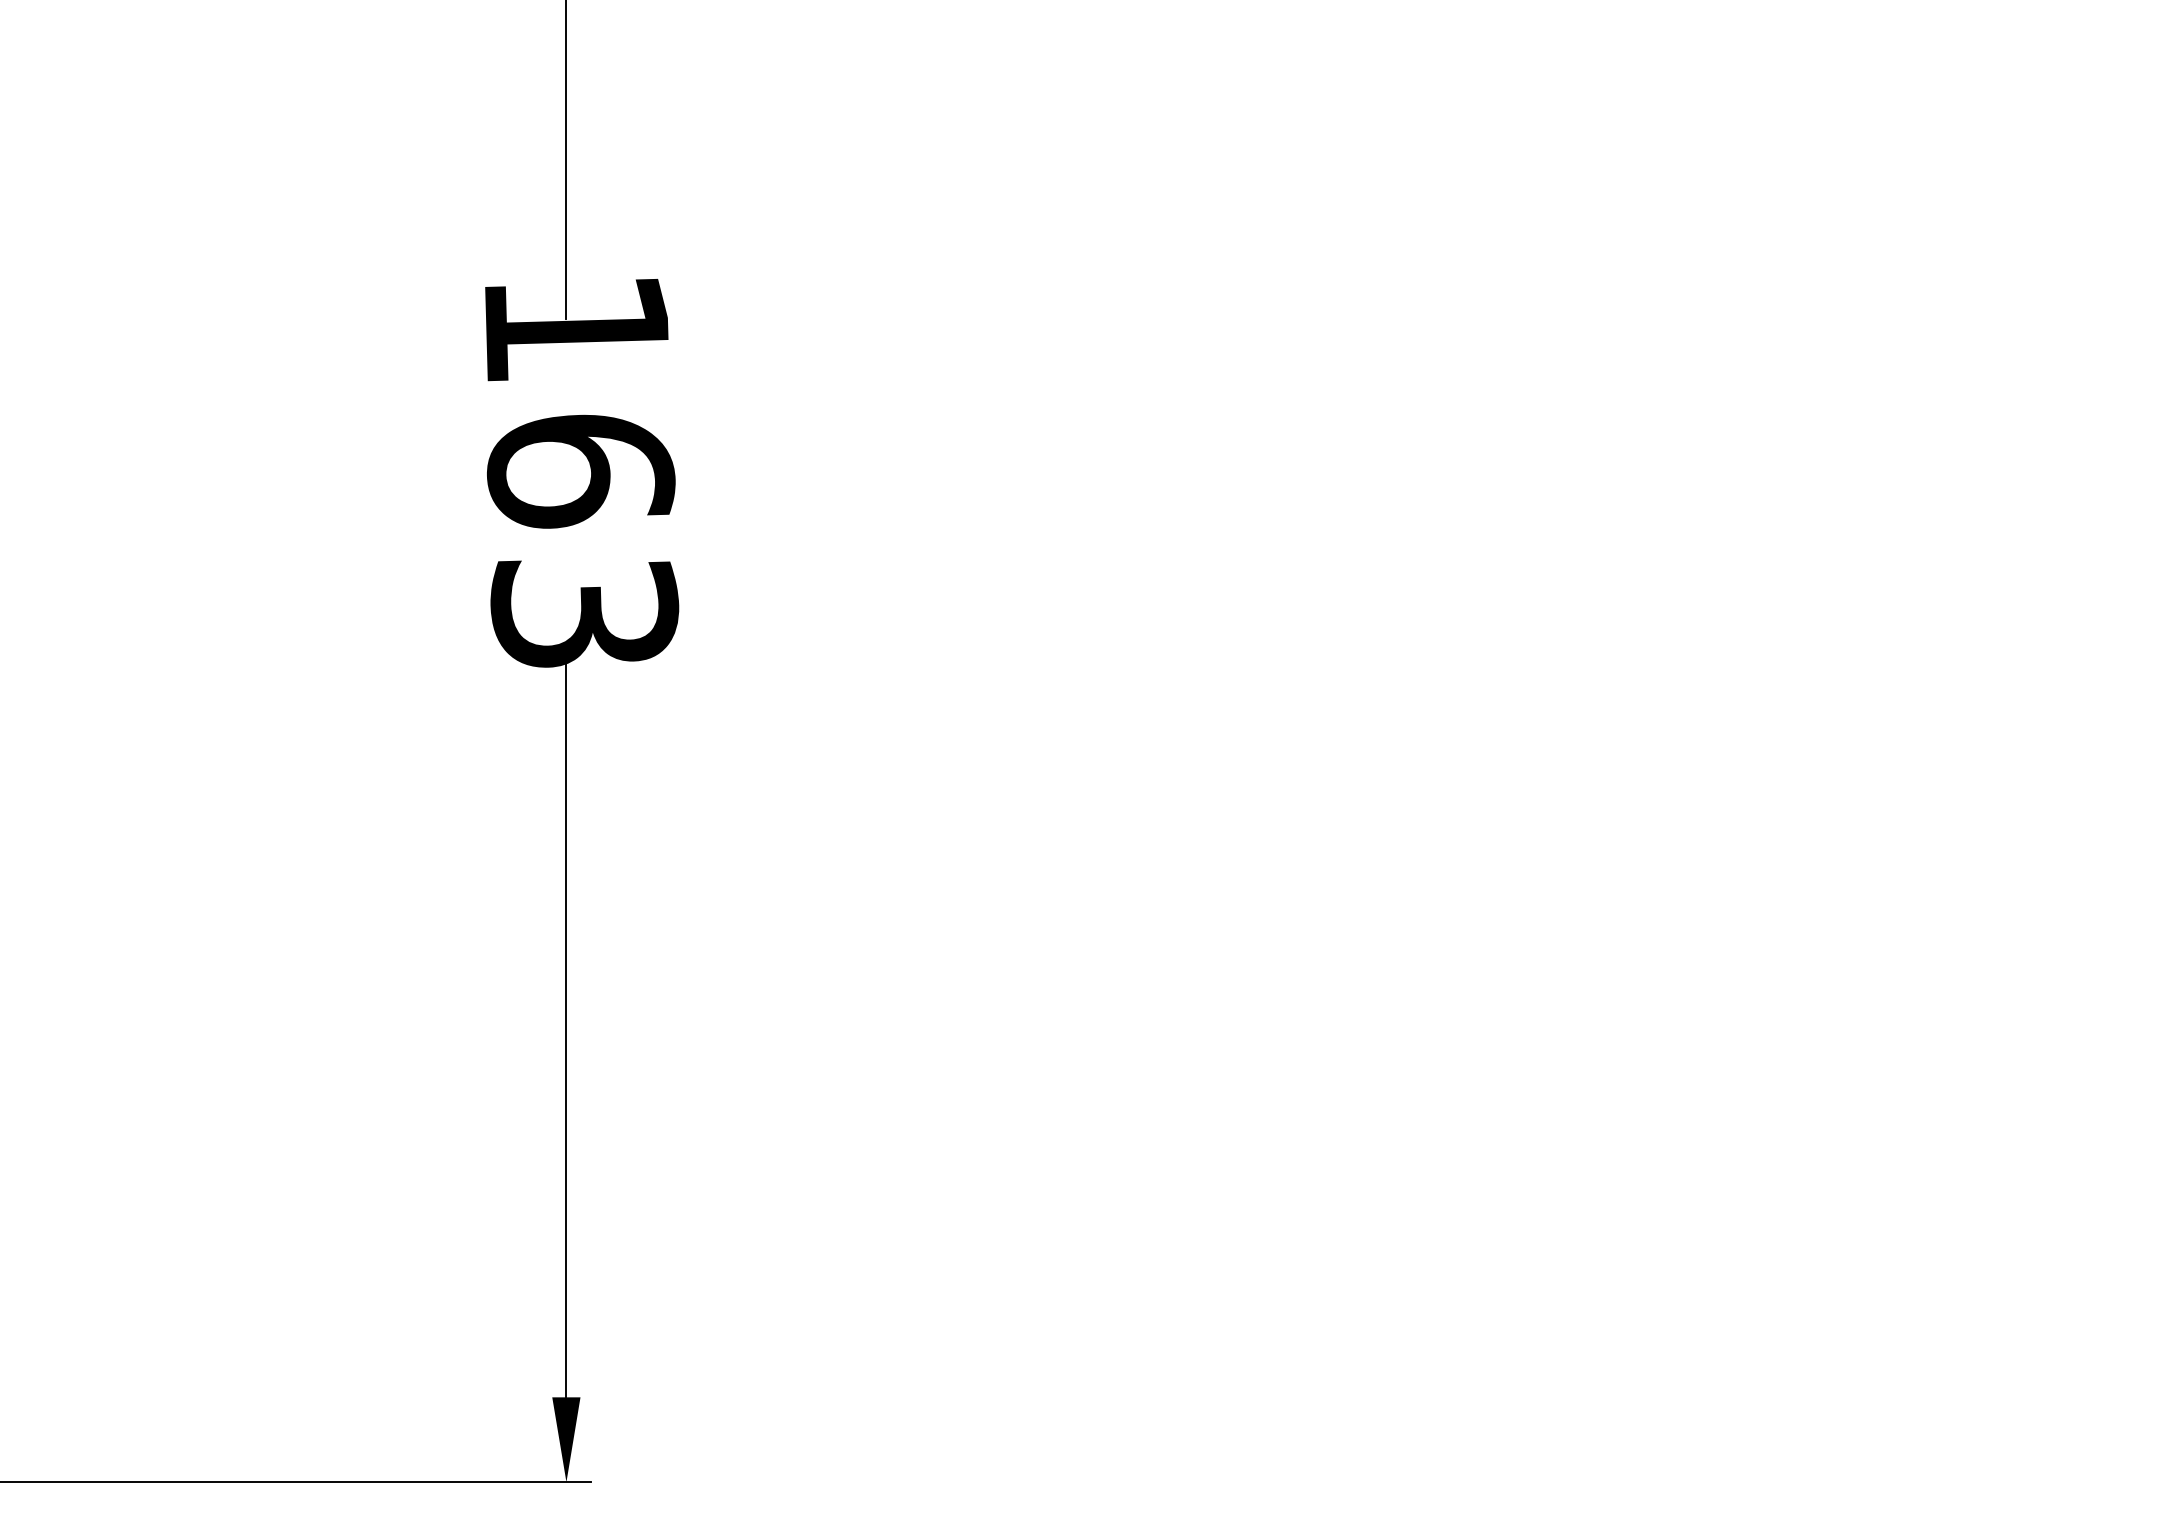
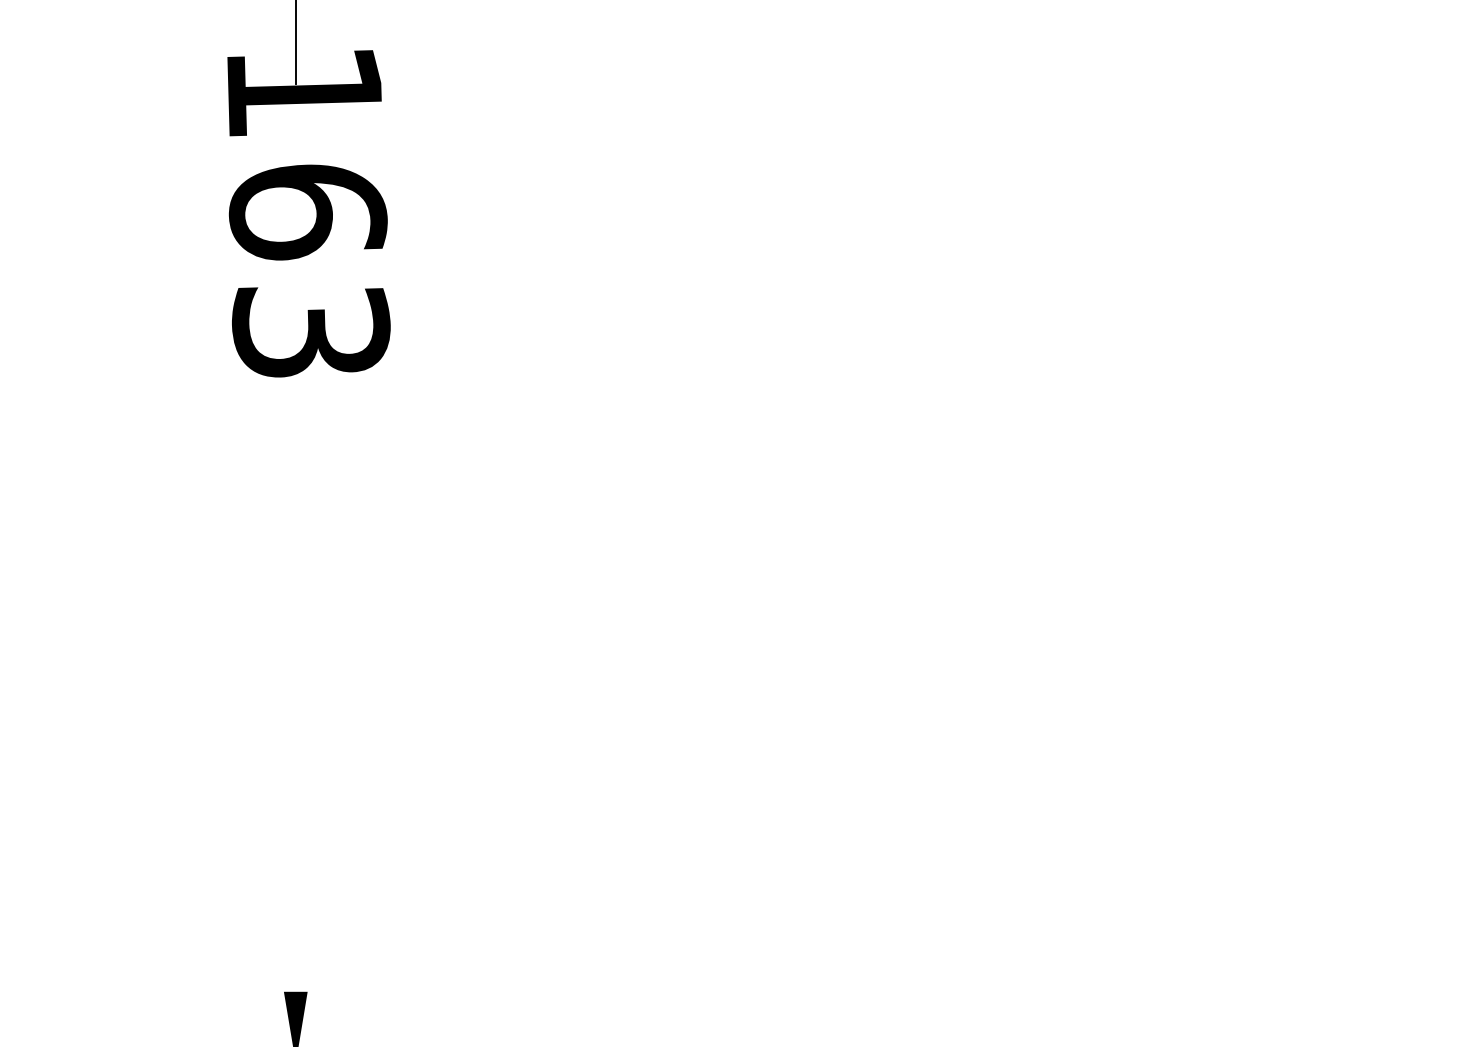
line: (566, 1025) -> (295, 678), removed

